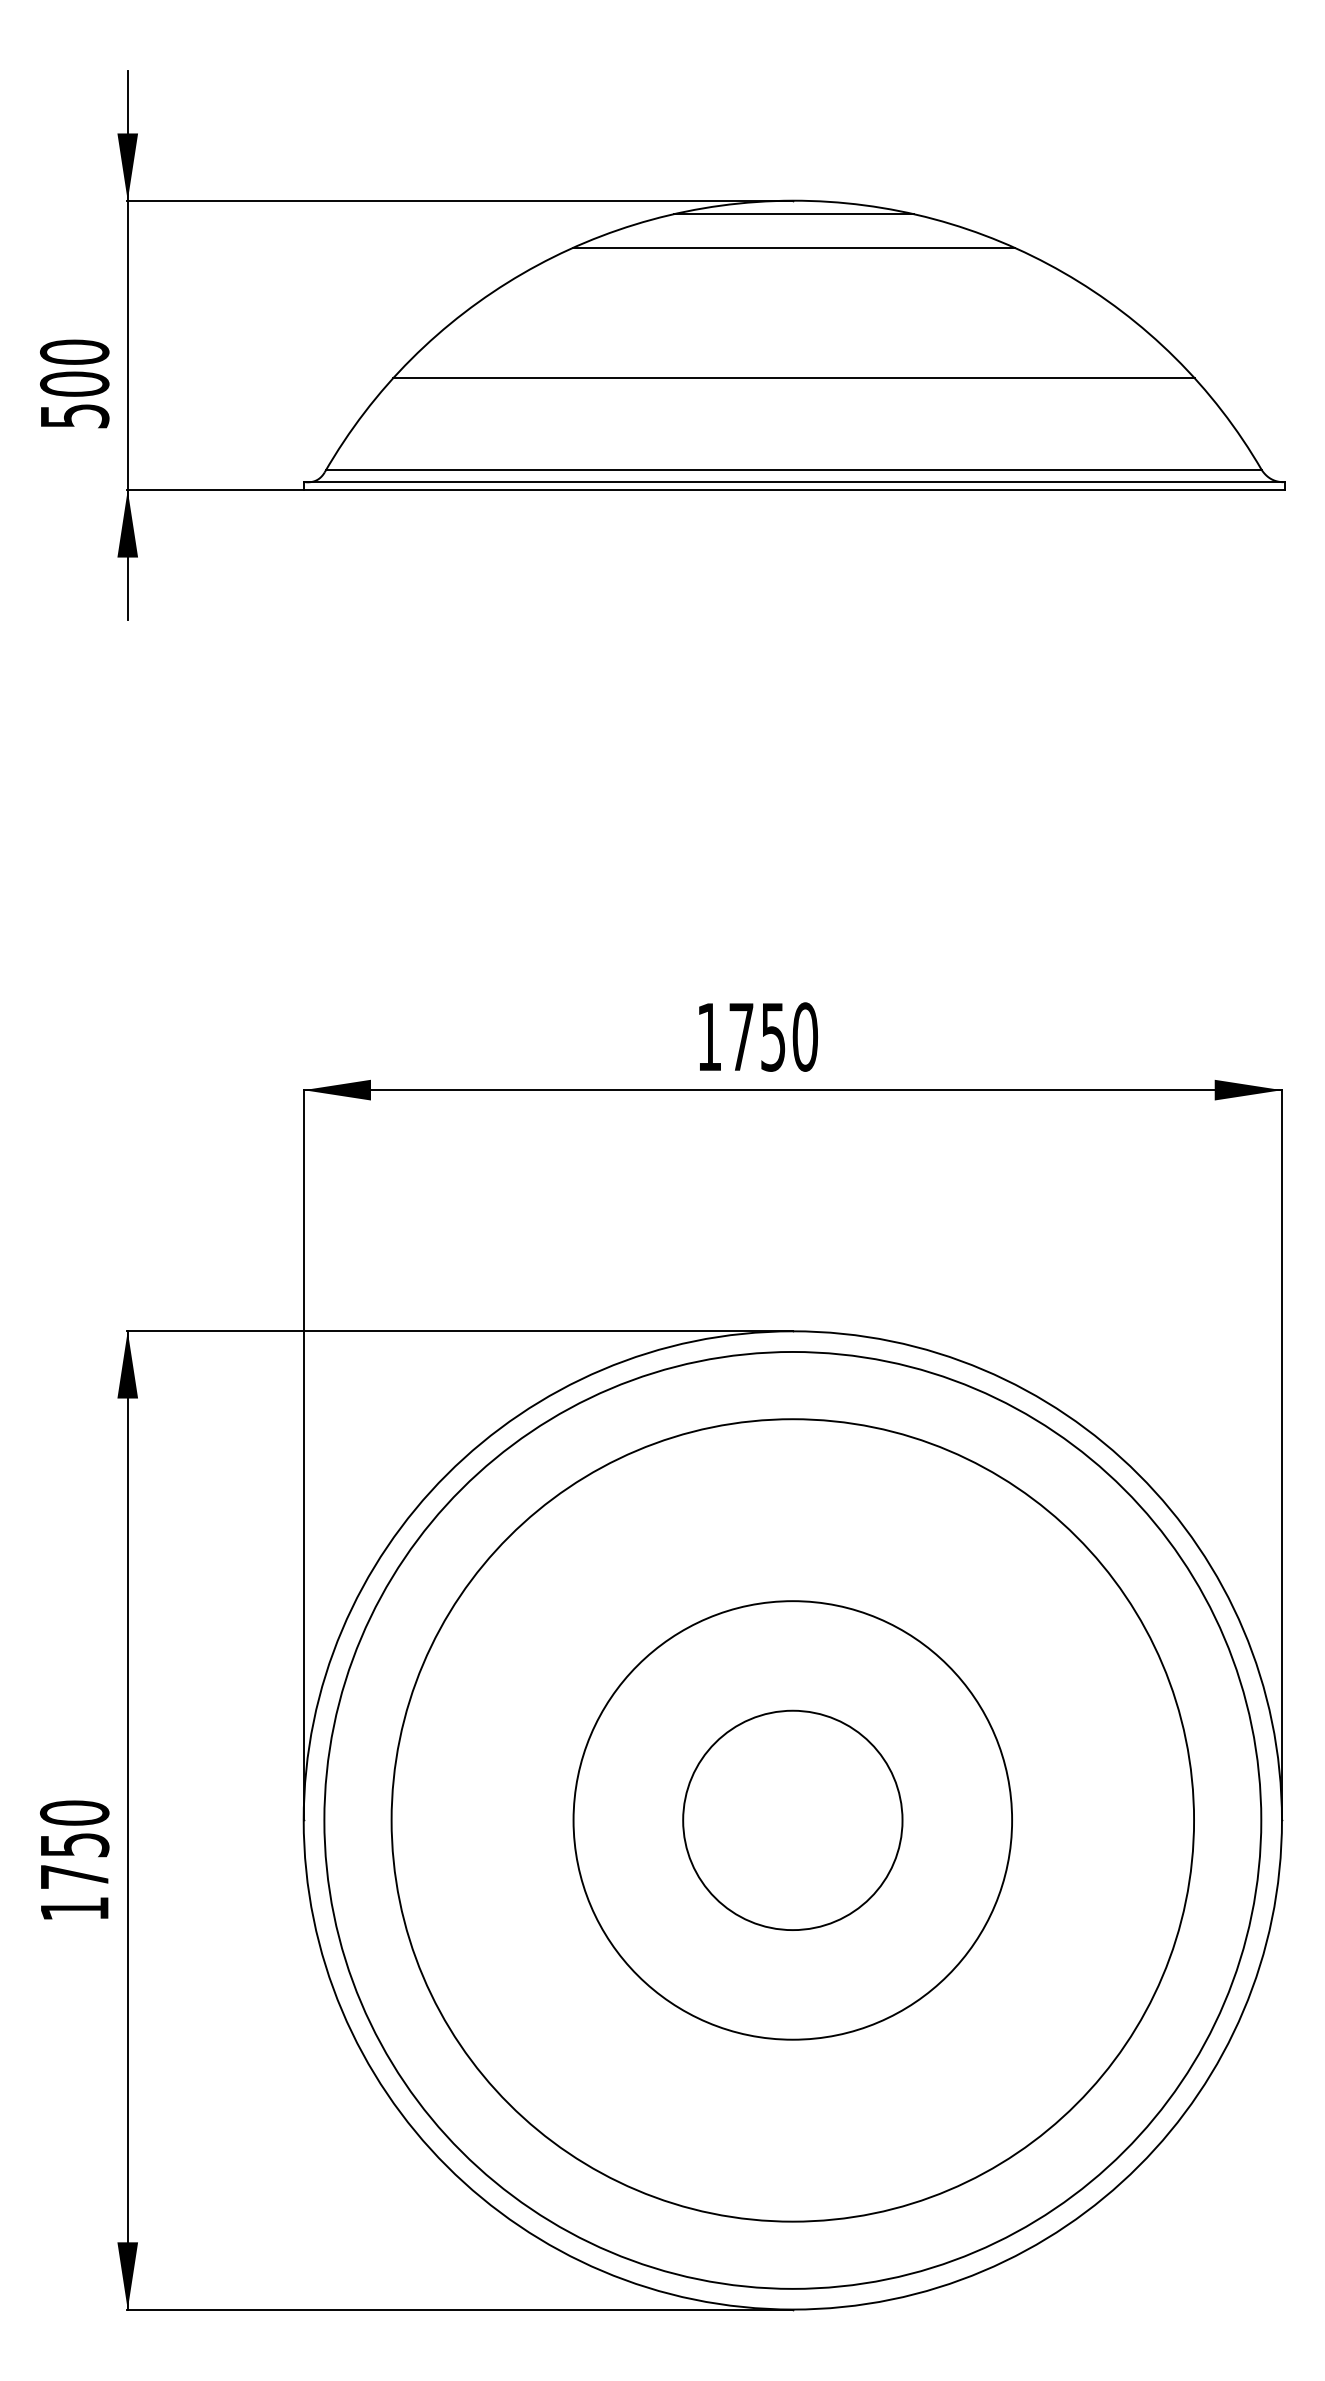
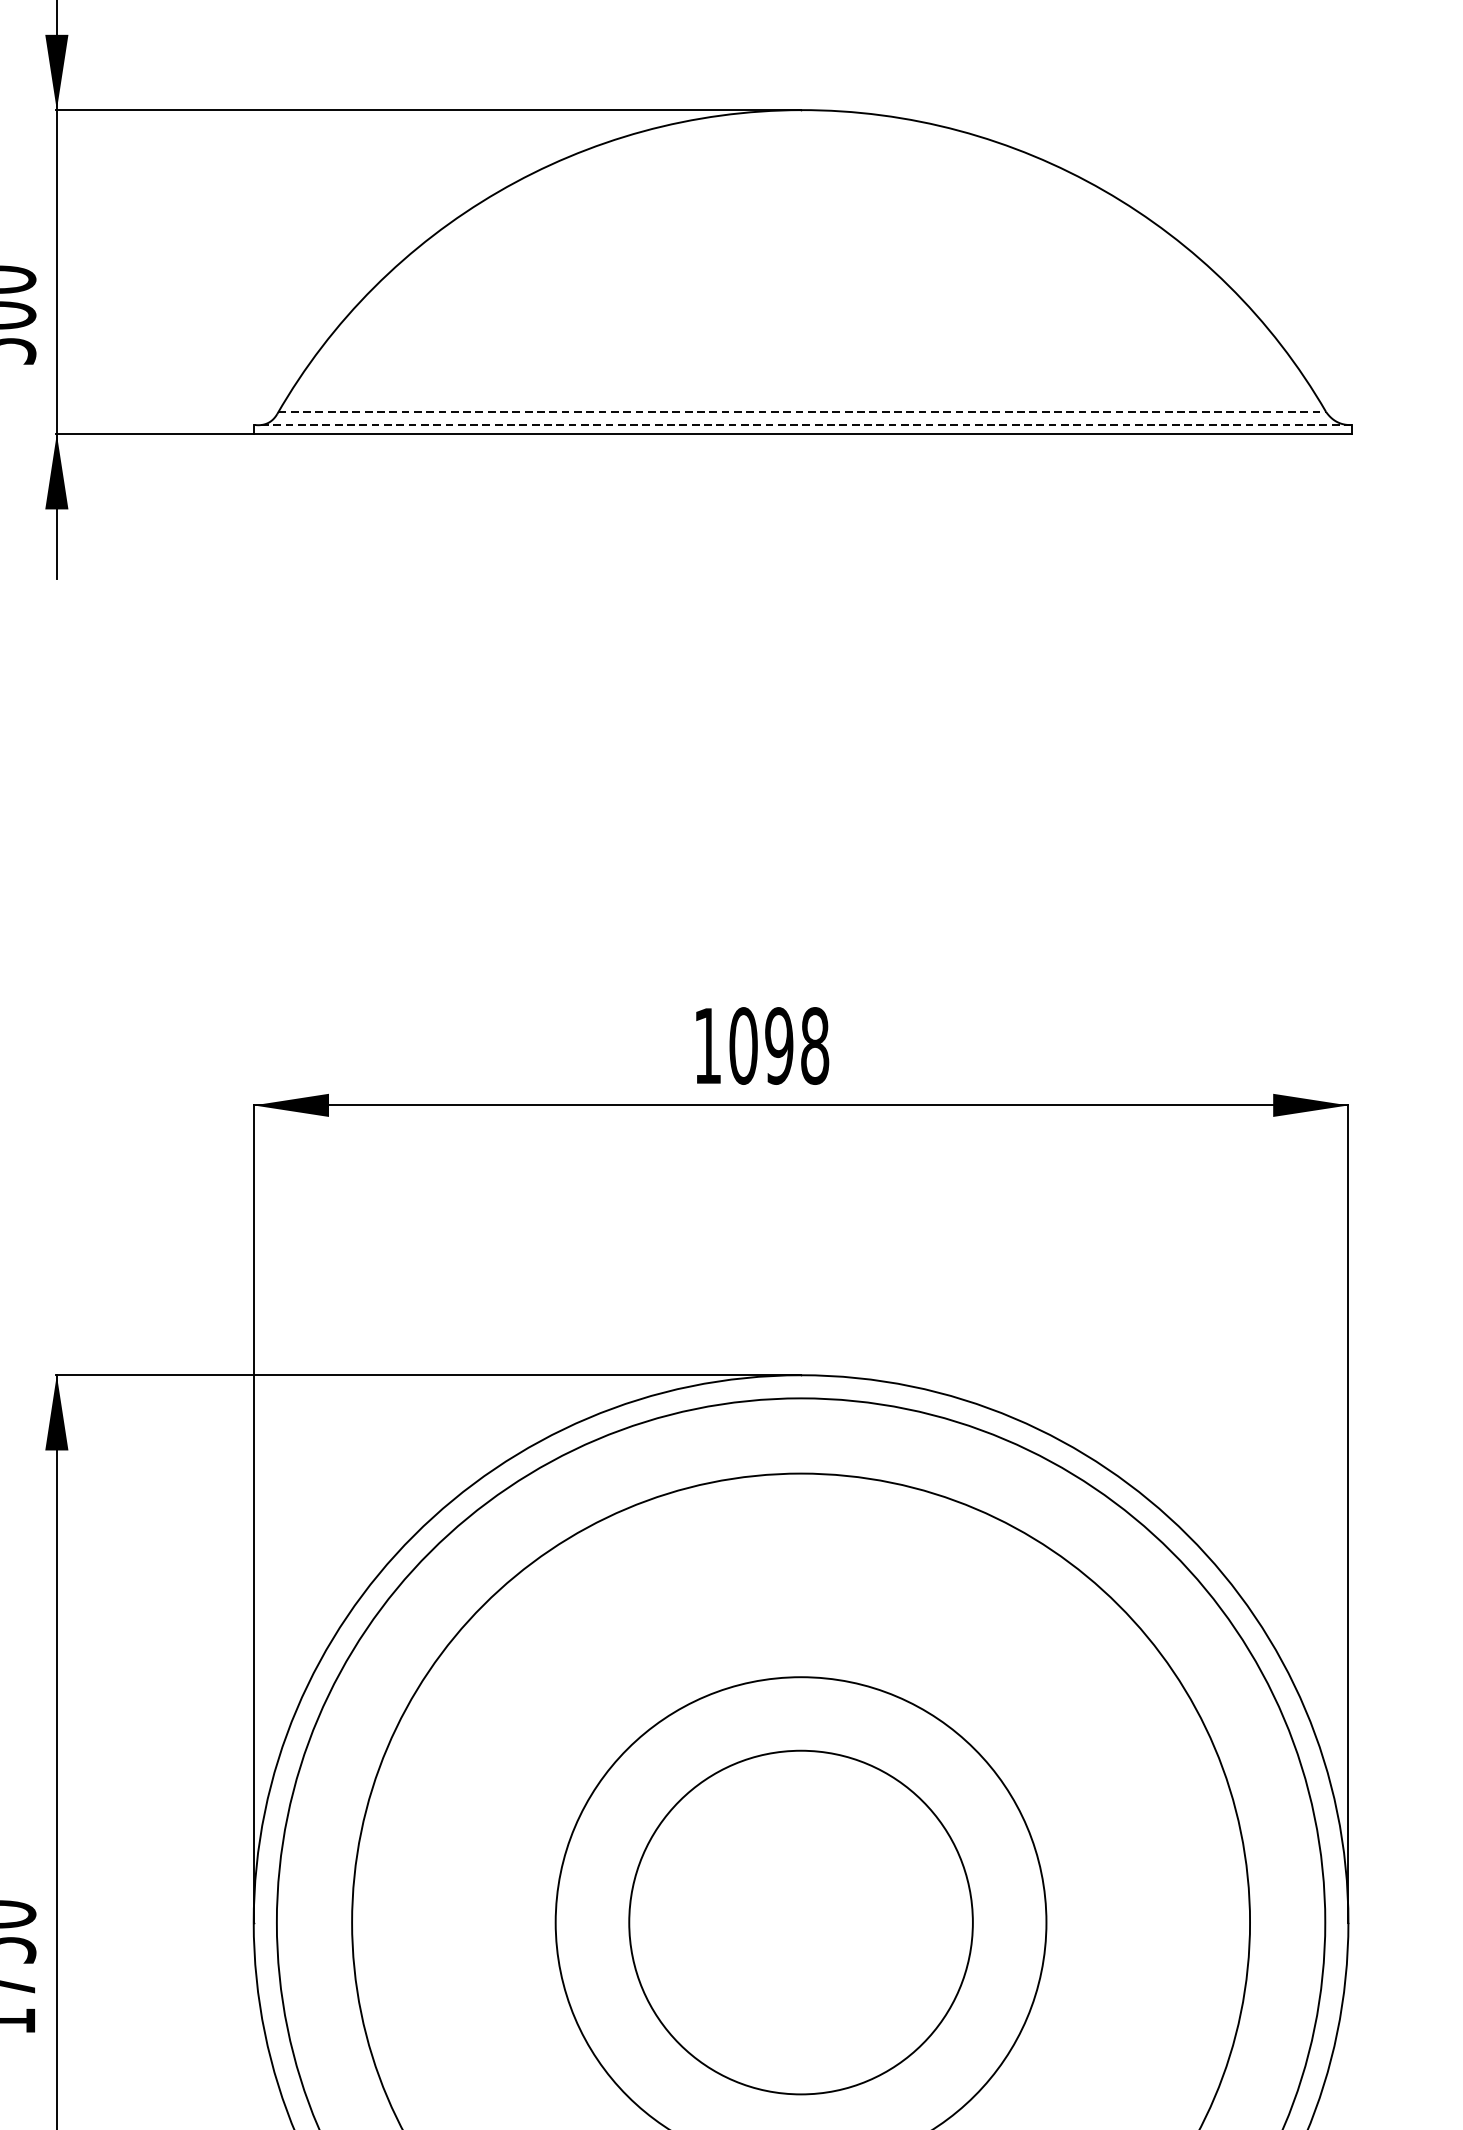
line: (793, 214) -> (801, 125), removed
line: (793, 247) -> (801, 162), removed
line: (793, 378) -> (801, 309), removed
line: (794, 470) -> (802, 411), solid -> dashed
line: (794, 482) -> (802, 425), solid -> dashed
text: (773, 1036) -> (779, 1045), 1750 -> 1098
circle: (792, 1820) -> (800, 1922), size x1.4

